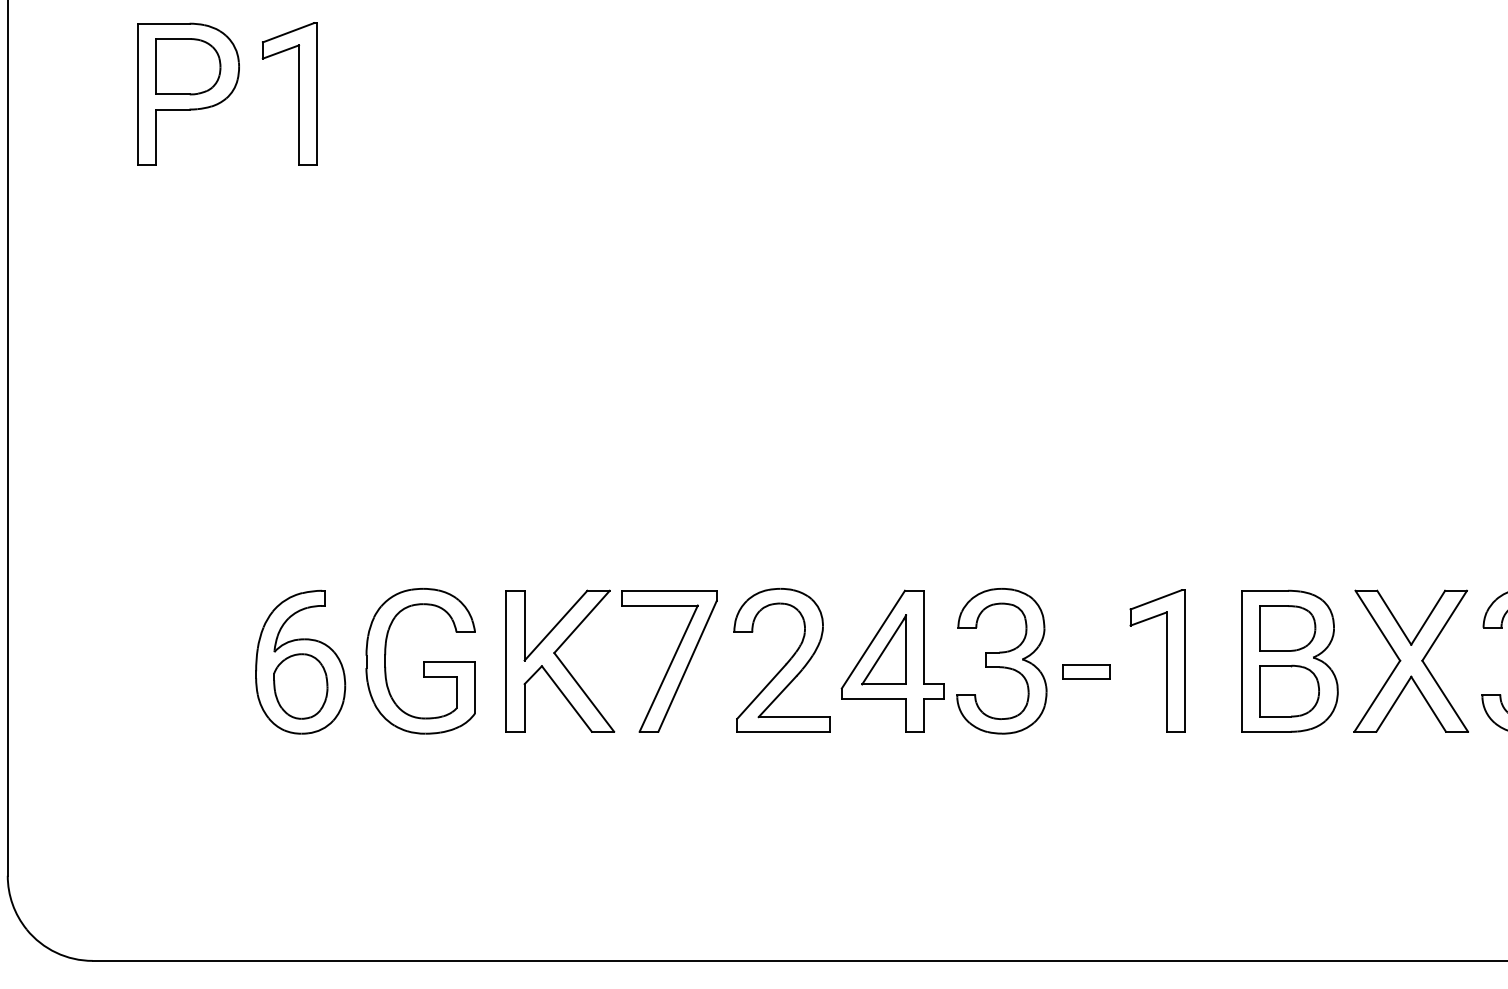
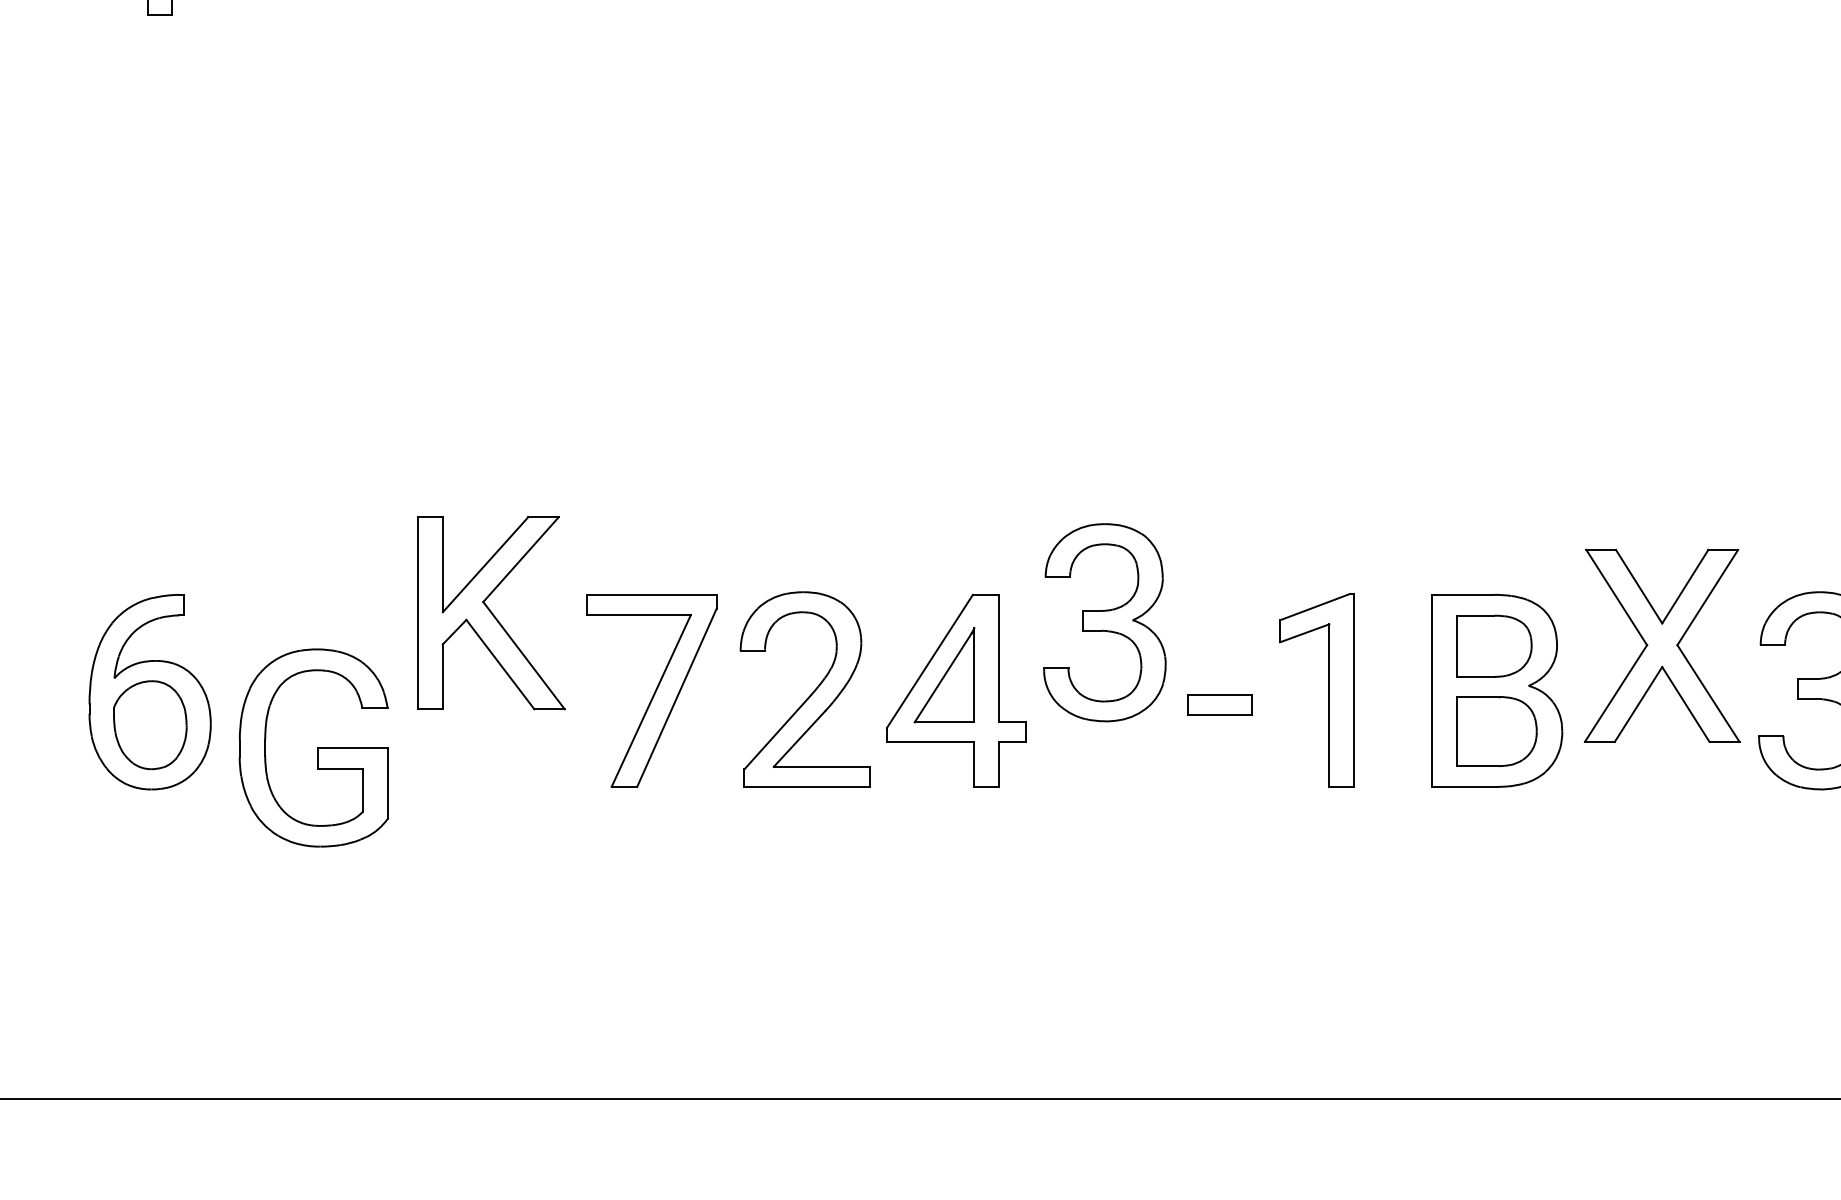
part: (560, 660) -> (491, 612), moved
part: (1410, 660) -> (1661, 644), moved
part: (420, 661) -> (313, 748), moved
part: (1001, 661) -> (1104, 623), moved

